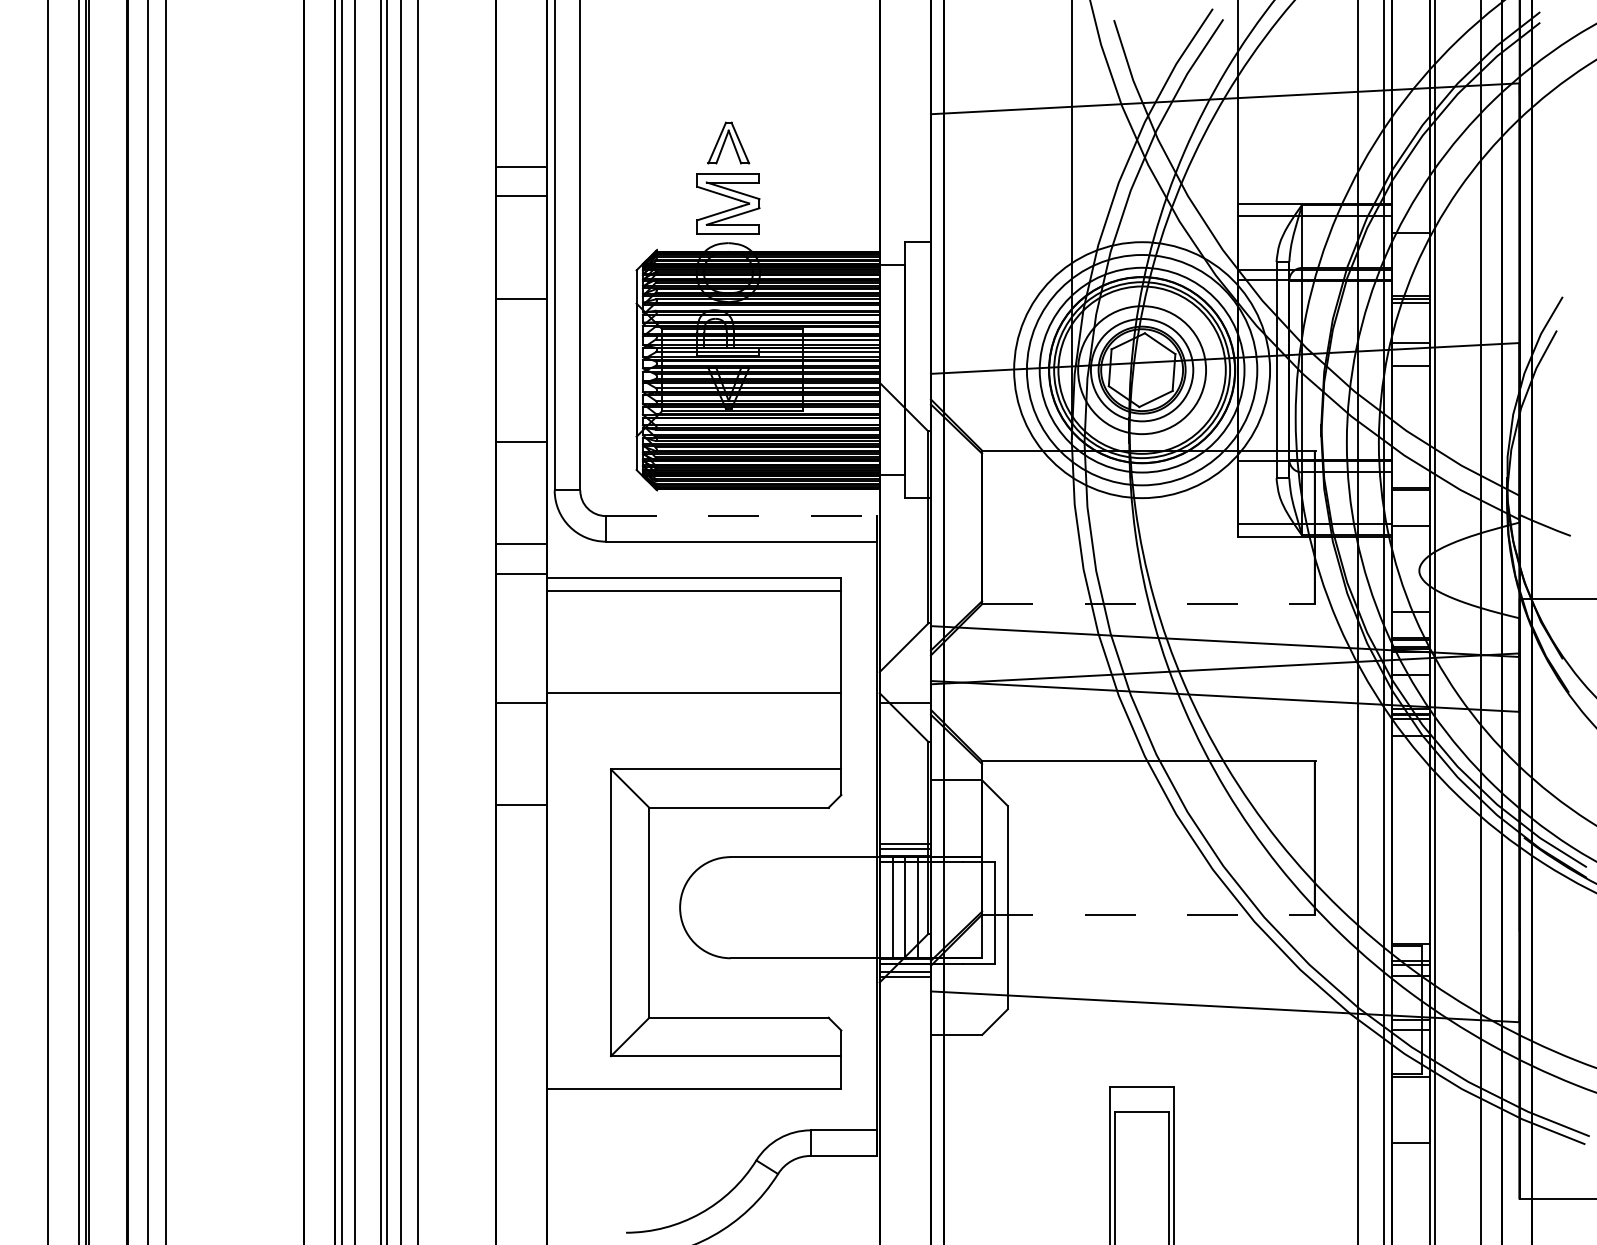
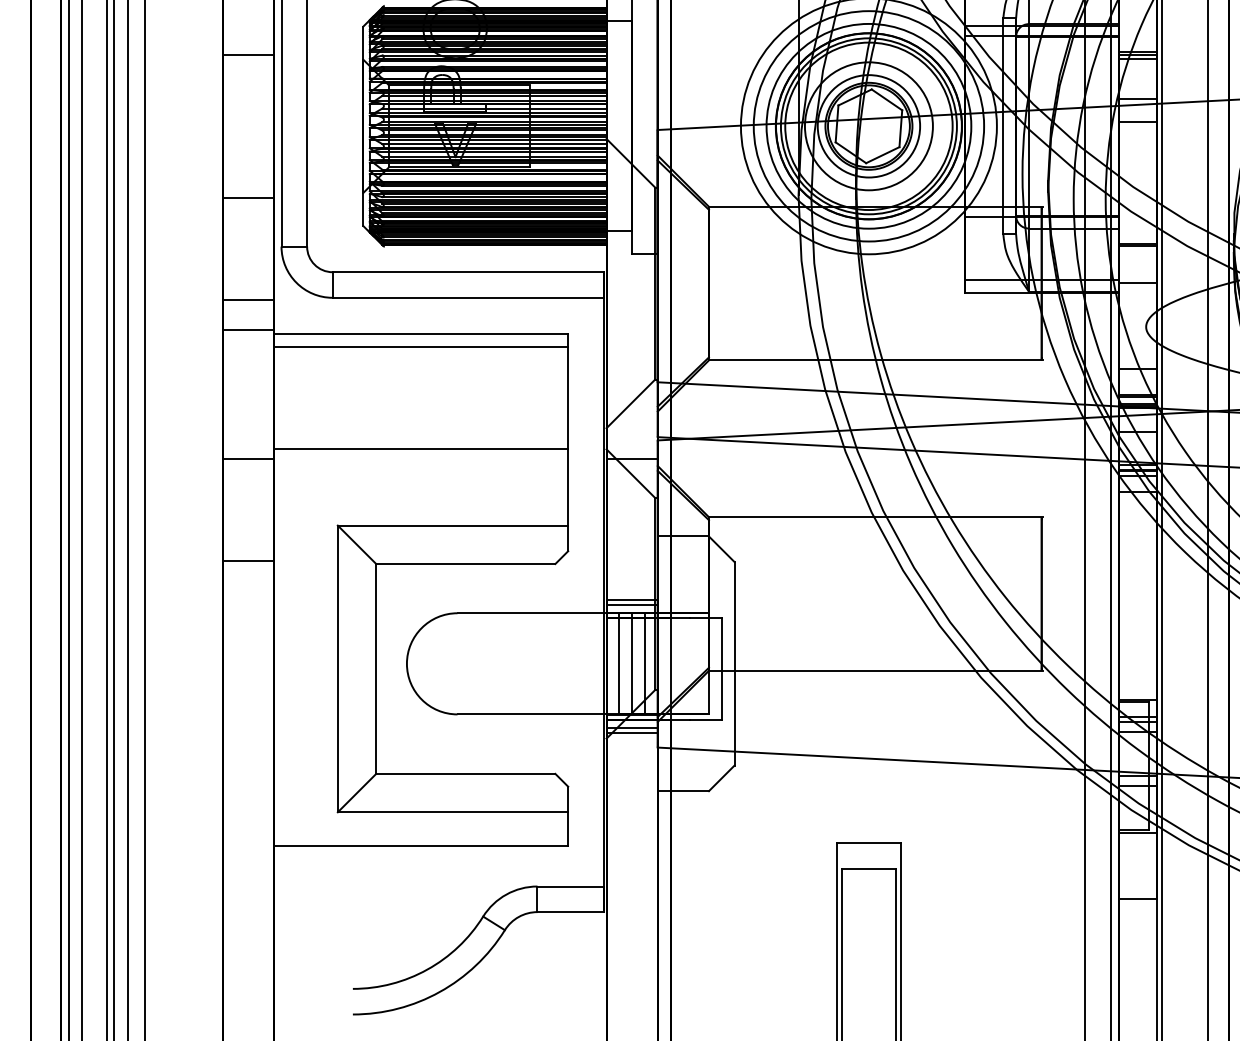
line: (741, 516) -> (468, 272), dashed -> solid
line: (1149, 604) -> (876, 360), dashed -> solid
line: (1149, 914) -> (876, 670), dashed -> solid

